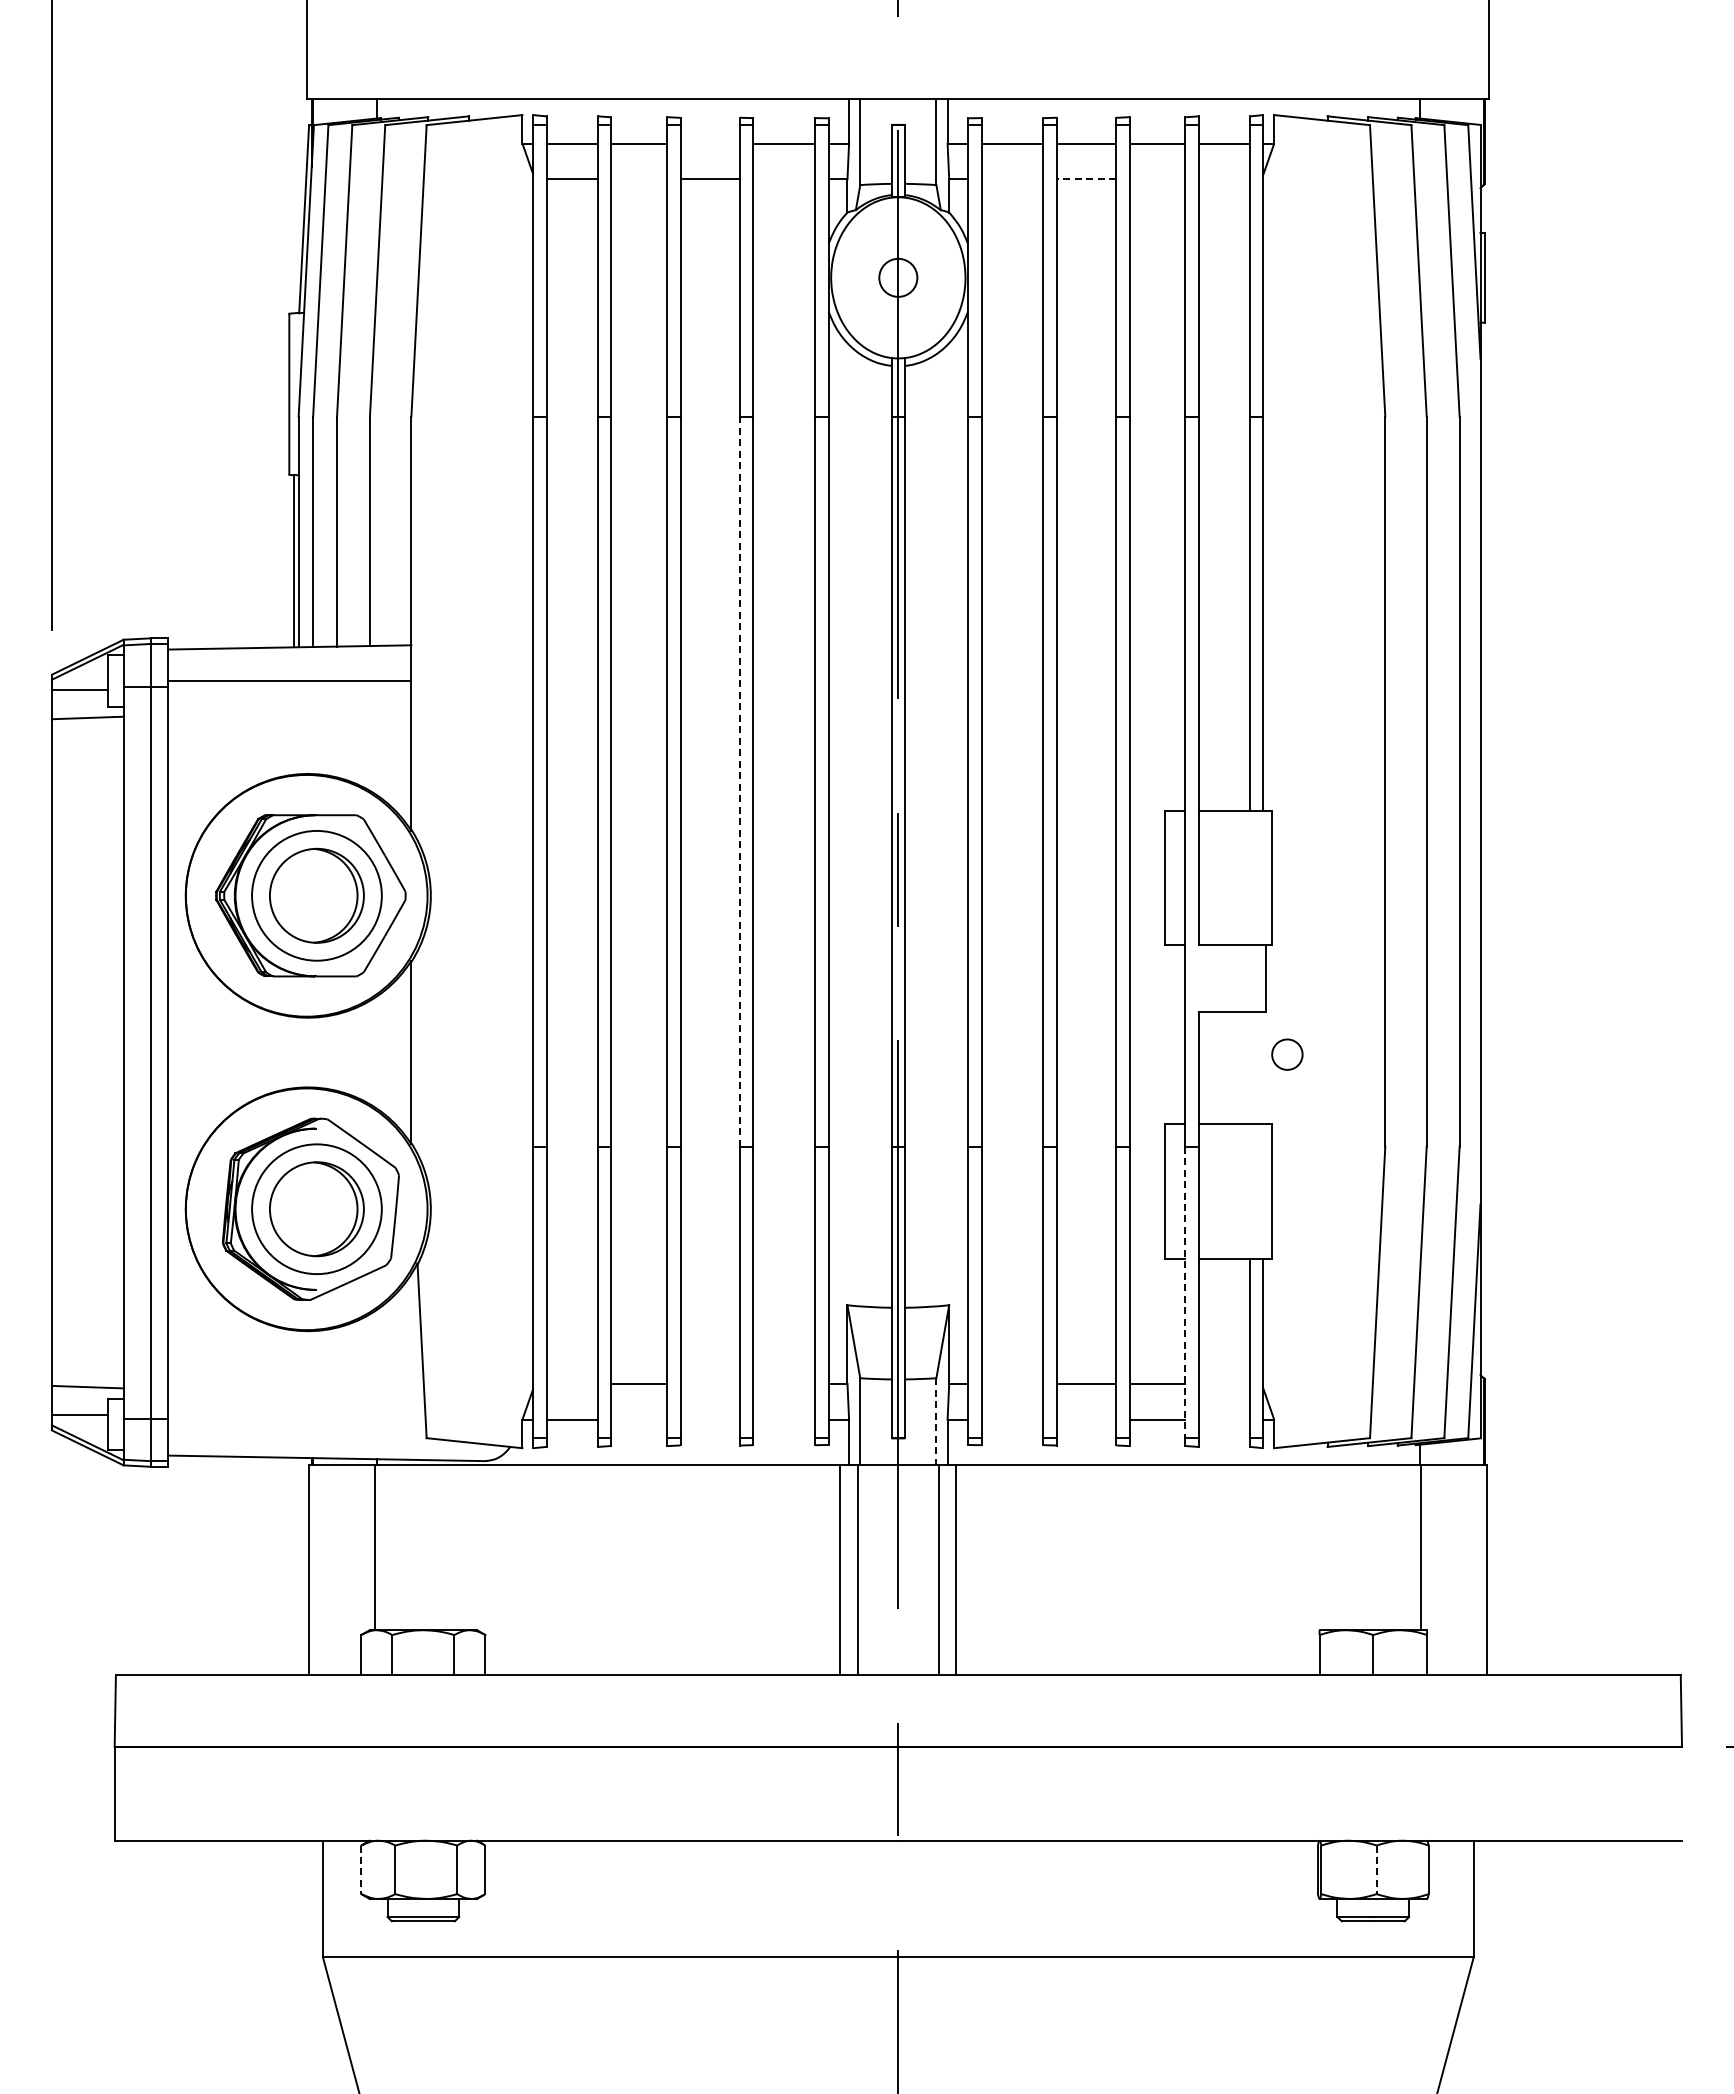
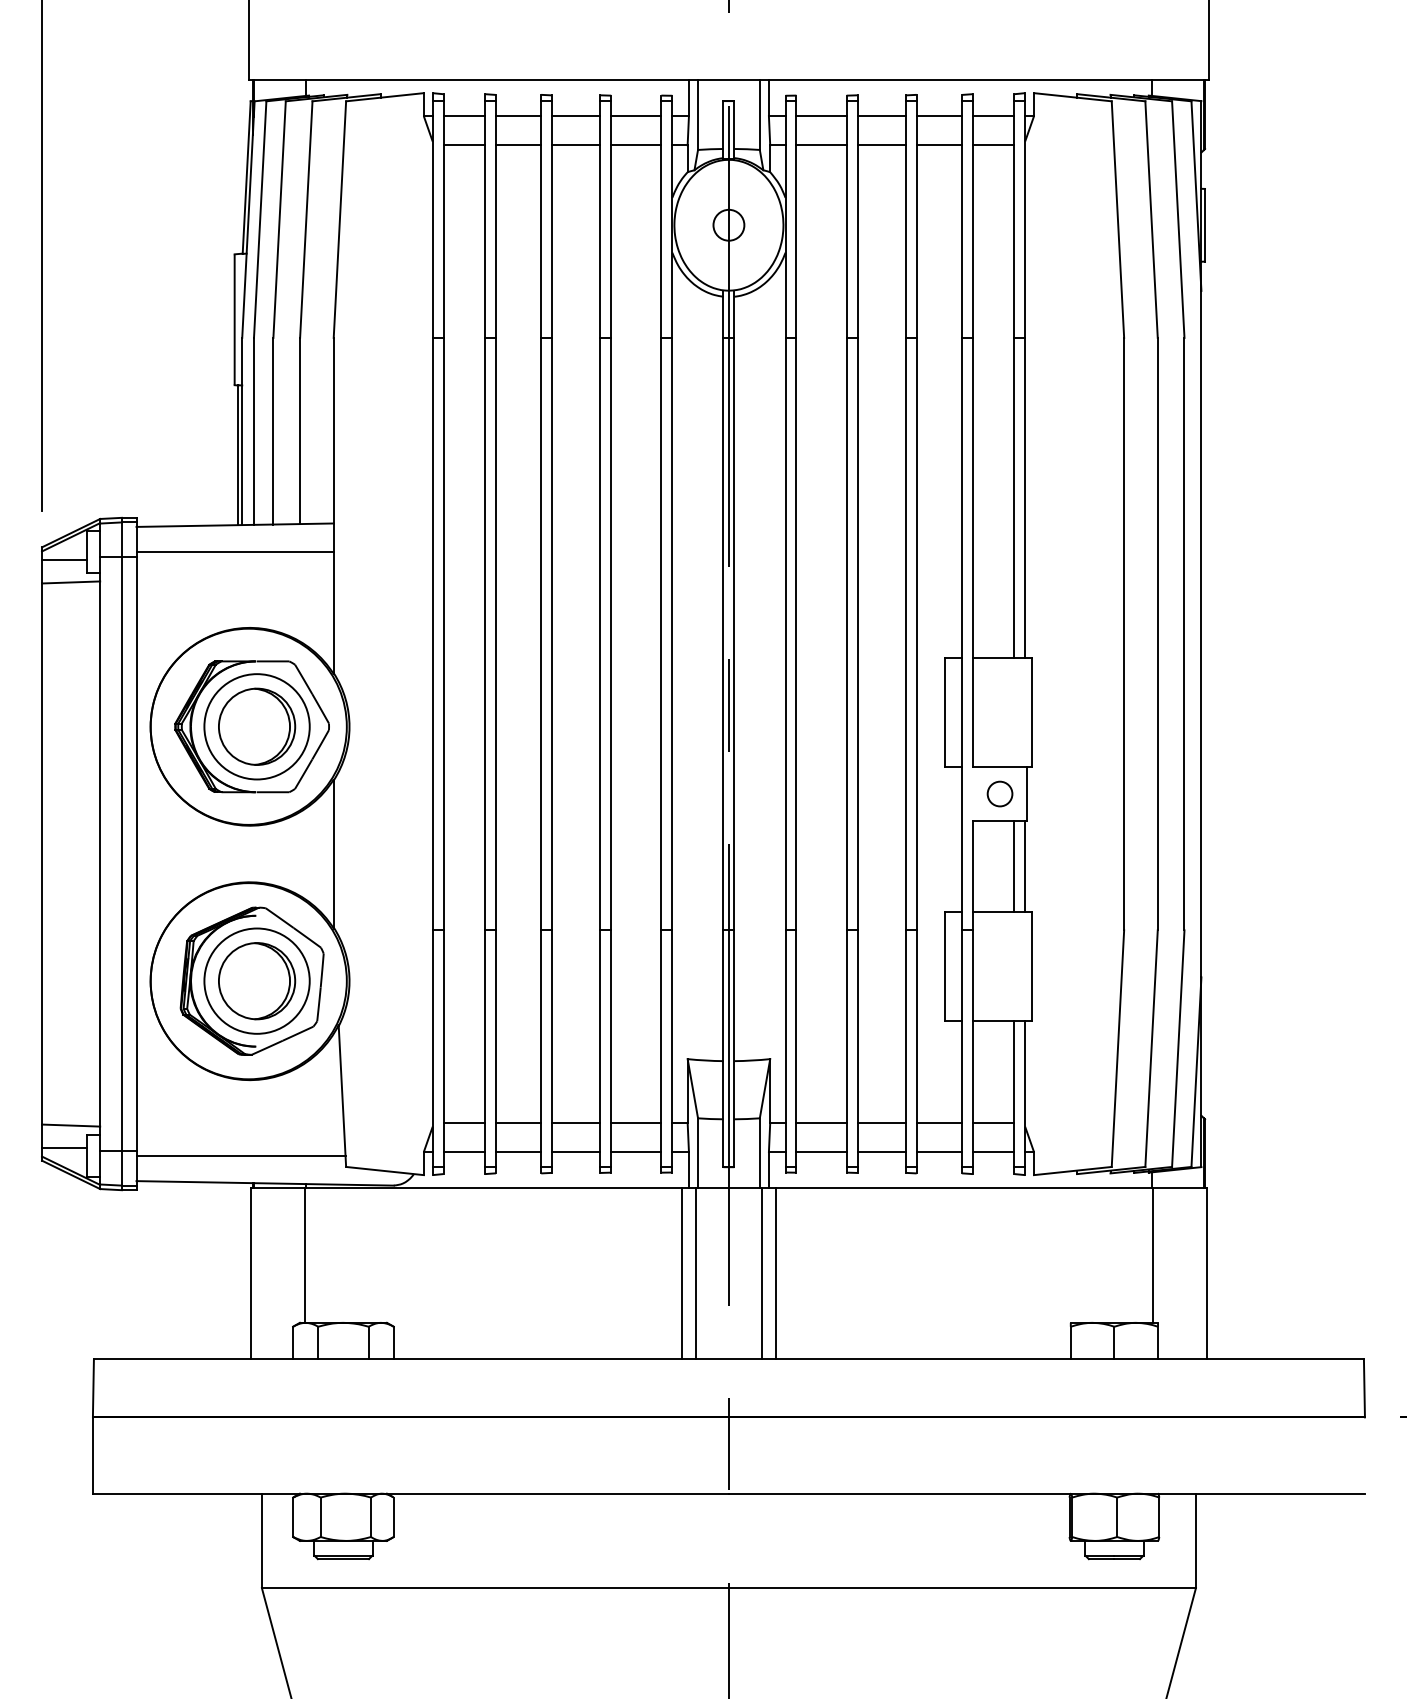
line: (709, 143) -> (575, 116), added
line: (639, 179) -> (518, 145), added
line: (784, 179) -> (636, 145), added
line: (1012, 179) -> (821, 145), added
line: (1086, 179) -> (881, 145), dashed -> solid
line: (1157, 179) -> (939, 145), added
line: (1223, 179) -> (992, 145), added
line: (739, 781) -> (600, 634), dashed -> solid
circle: (1287, 1054) -> (1000, 793), moved
line: (1249, 1068) -> (1013, 866), added
line: (1263, 1068) -> (1025, 866), added
line: (1185, 1292) -> (961, 1048), dashed -> solid
line: (571, 1383) -> (463, 1122), added
line: (709, 1383) -> (575, 1122), added
line: (784, 1383) -> (636, 1122), added
line: (1012, 1383) -> (821, 1122), added
line: (1223, 1383) -> (992, 1122), added
line: (639, 1419) -> (518, 1151), added
line: (709, 1419) -> (575, 1151), added
line: (784, 1419) -> (636, 1151), added
line: (1012, 1419) -> (821, 1151), added
line: (1086, 1419) -> (881, 1151), added
line: (1223, 1419) -> (992, 1151), added
line: (936, 1421) -> (759, 1153), dashed -> solid
line: (296, 1424) -> (240, 1155), added
line: (361, 1870) -> (293, 1517), dashed -> solid
line: (1376, 1870) -> (1117, 1517), dashed -> solid

